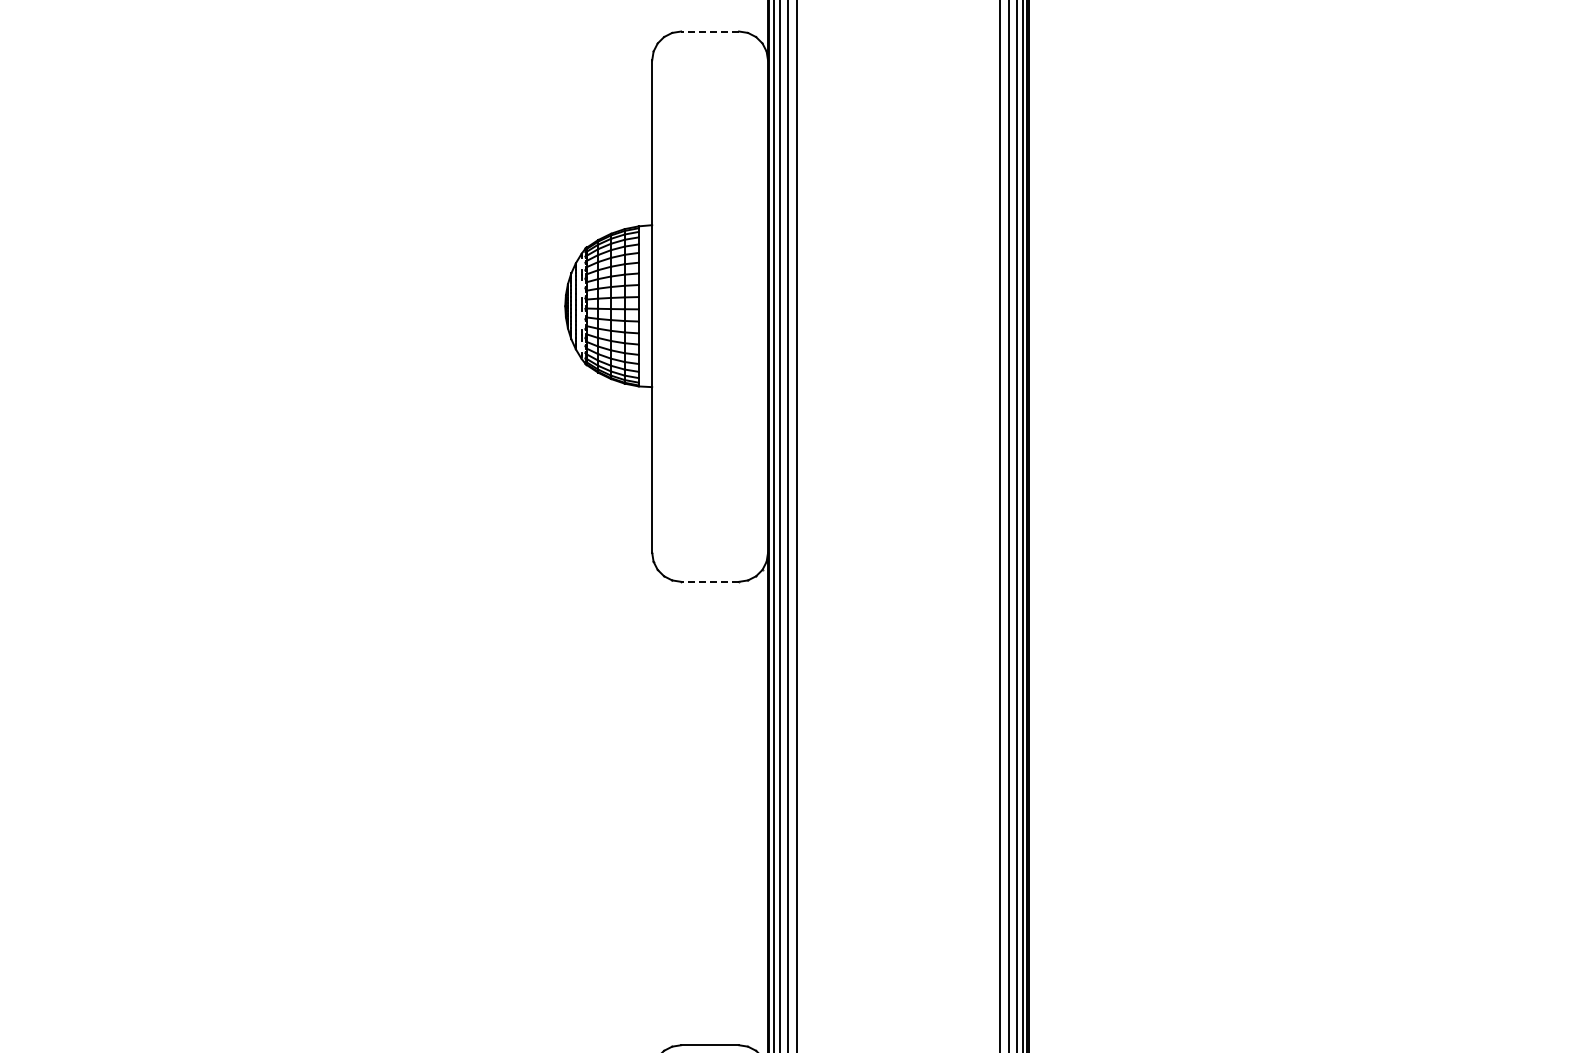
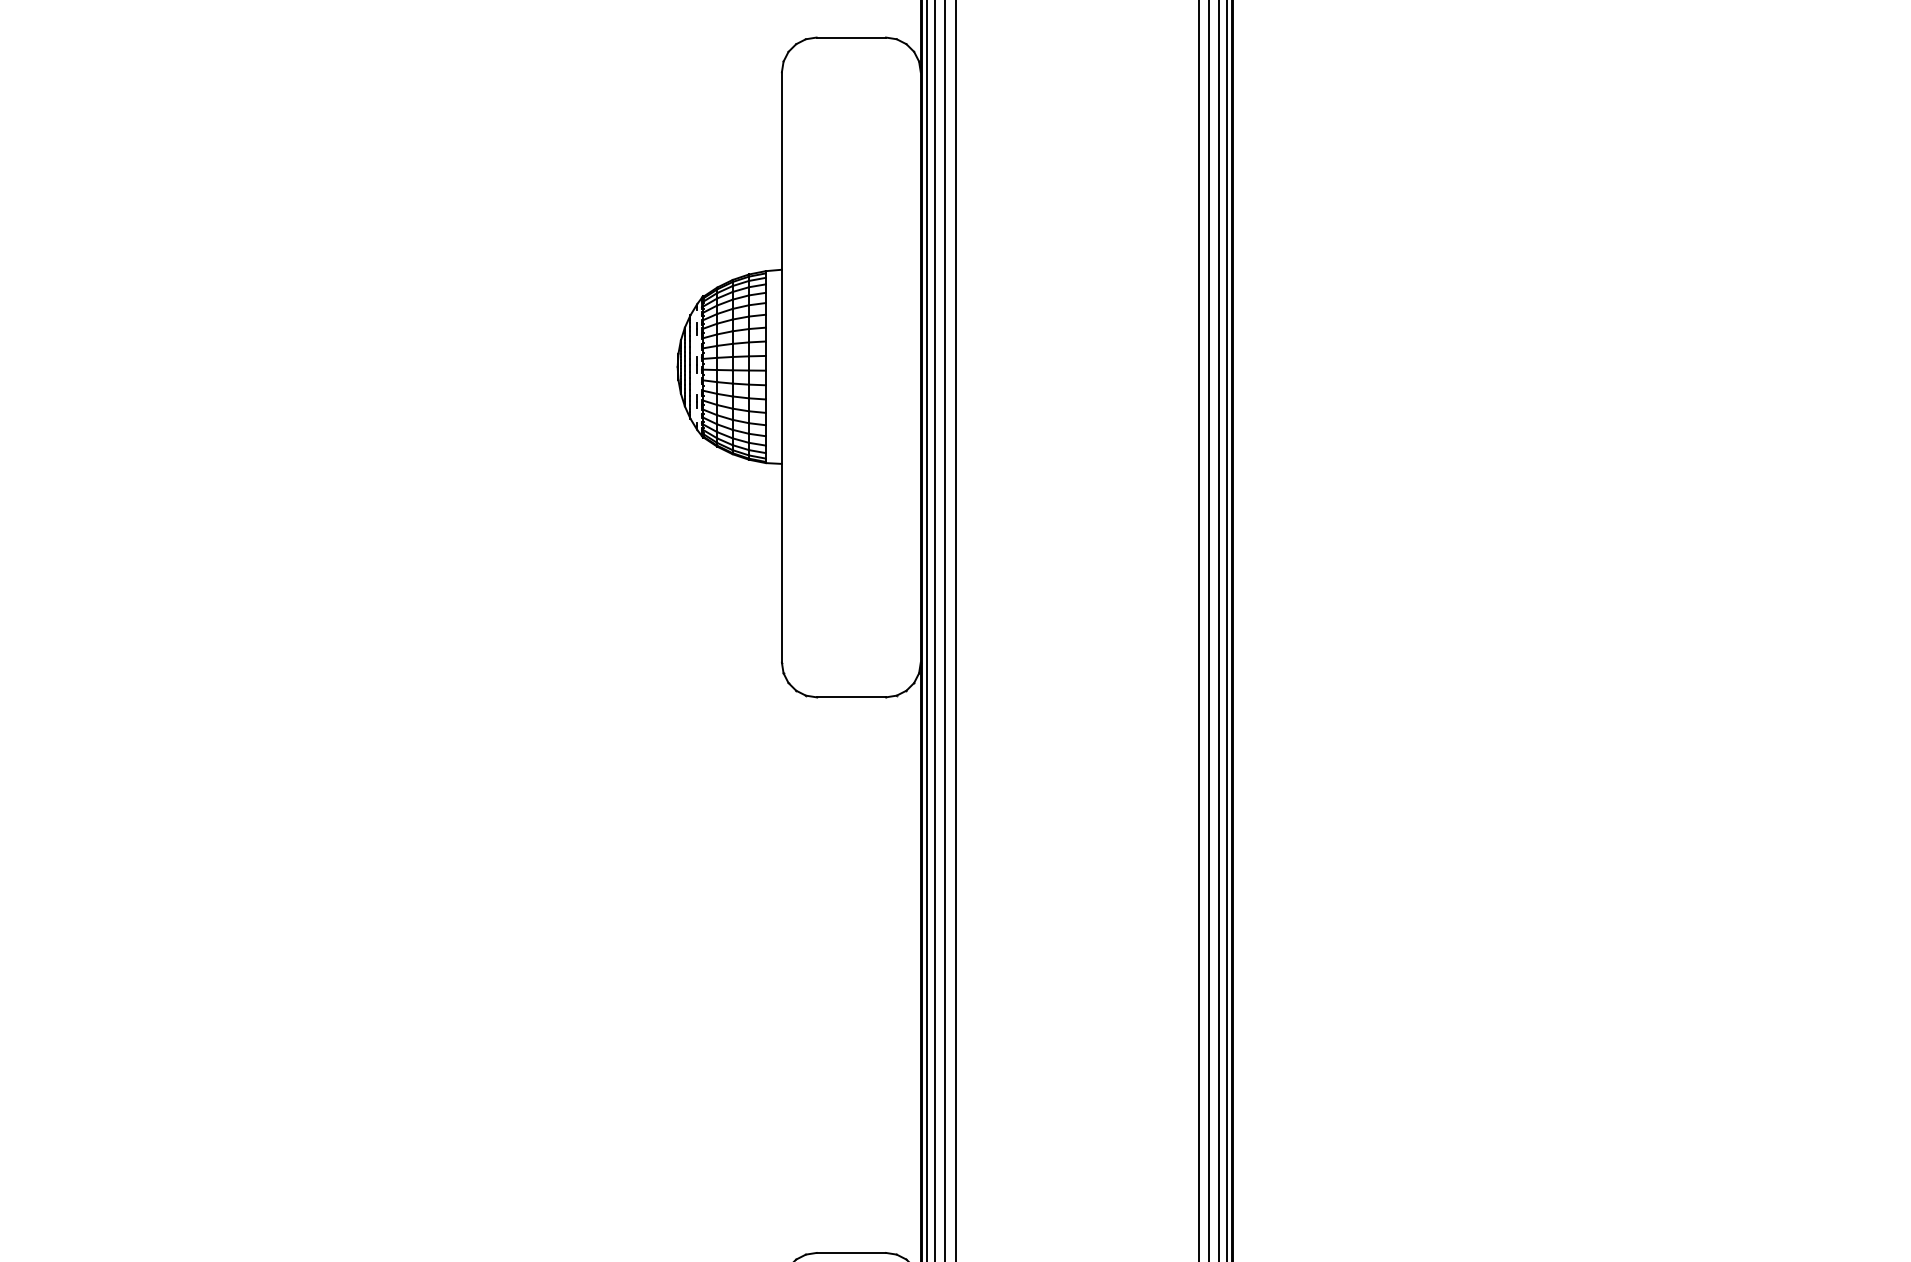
line: (710, 31) -> (851, 37), dashed -> solid
line: (710, 581) -> (851, 696), dashed -> solid

